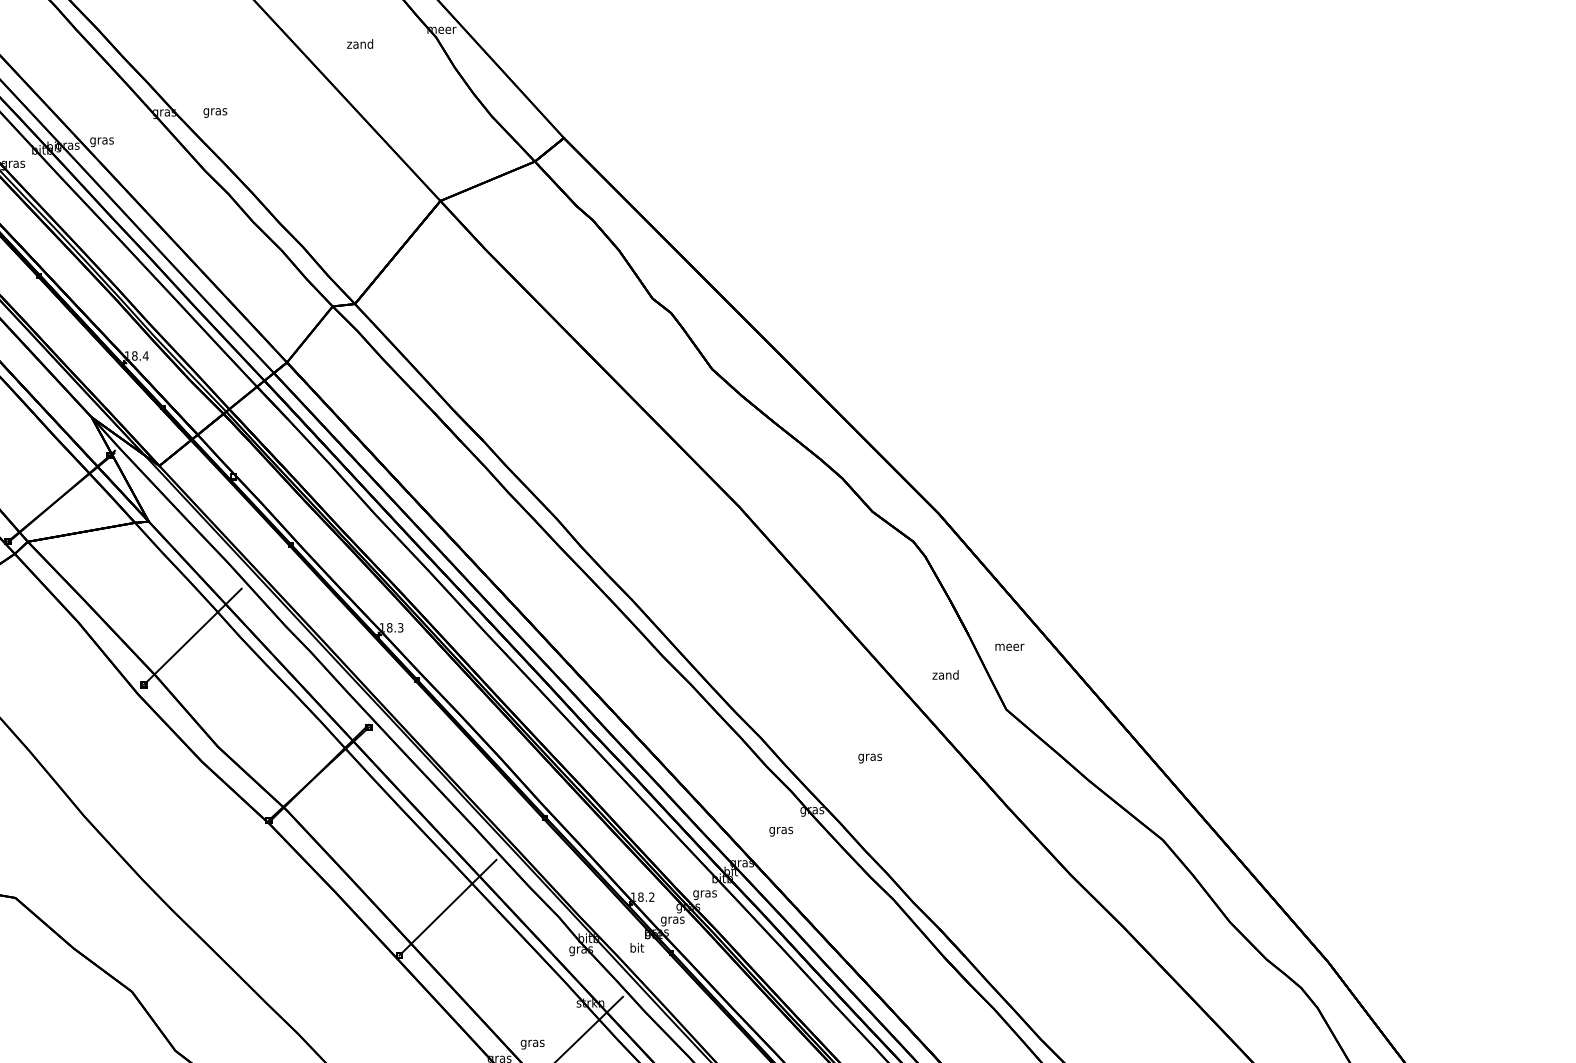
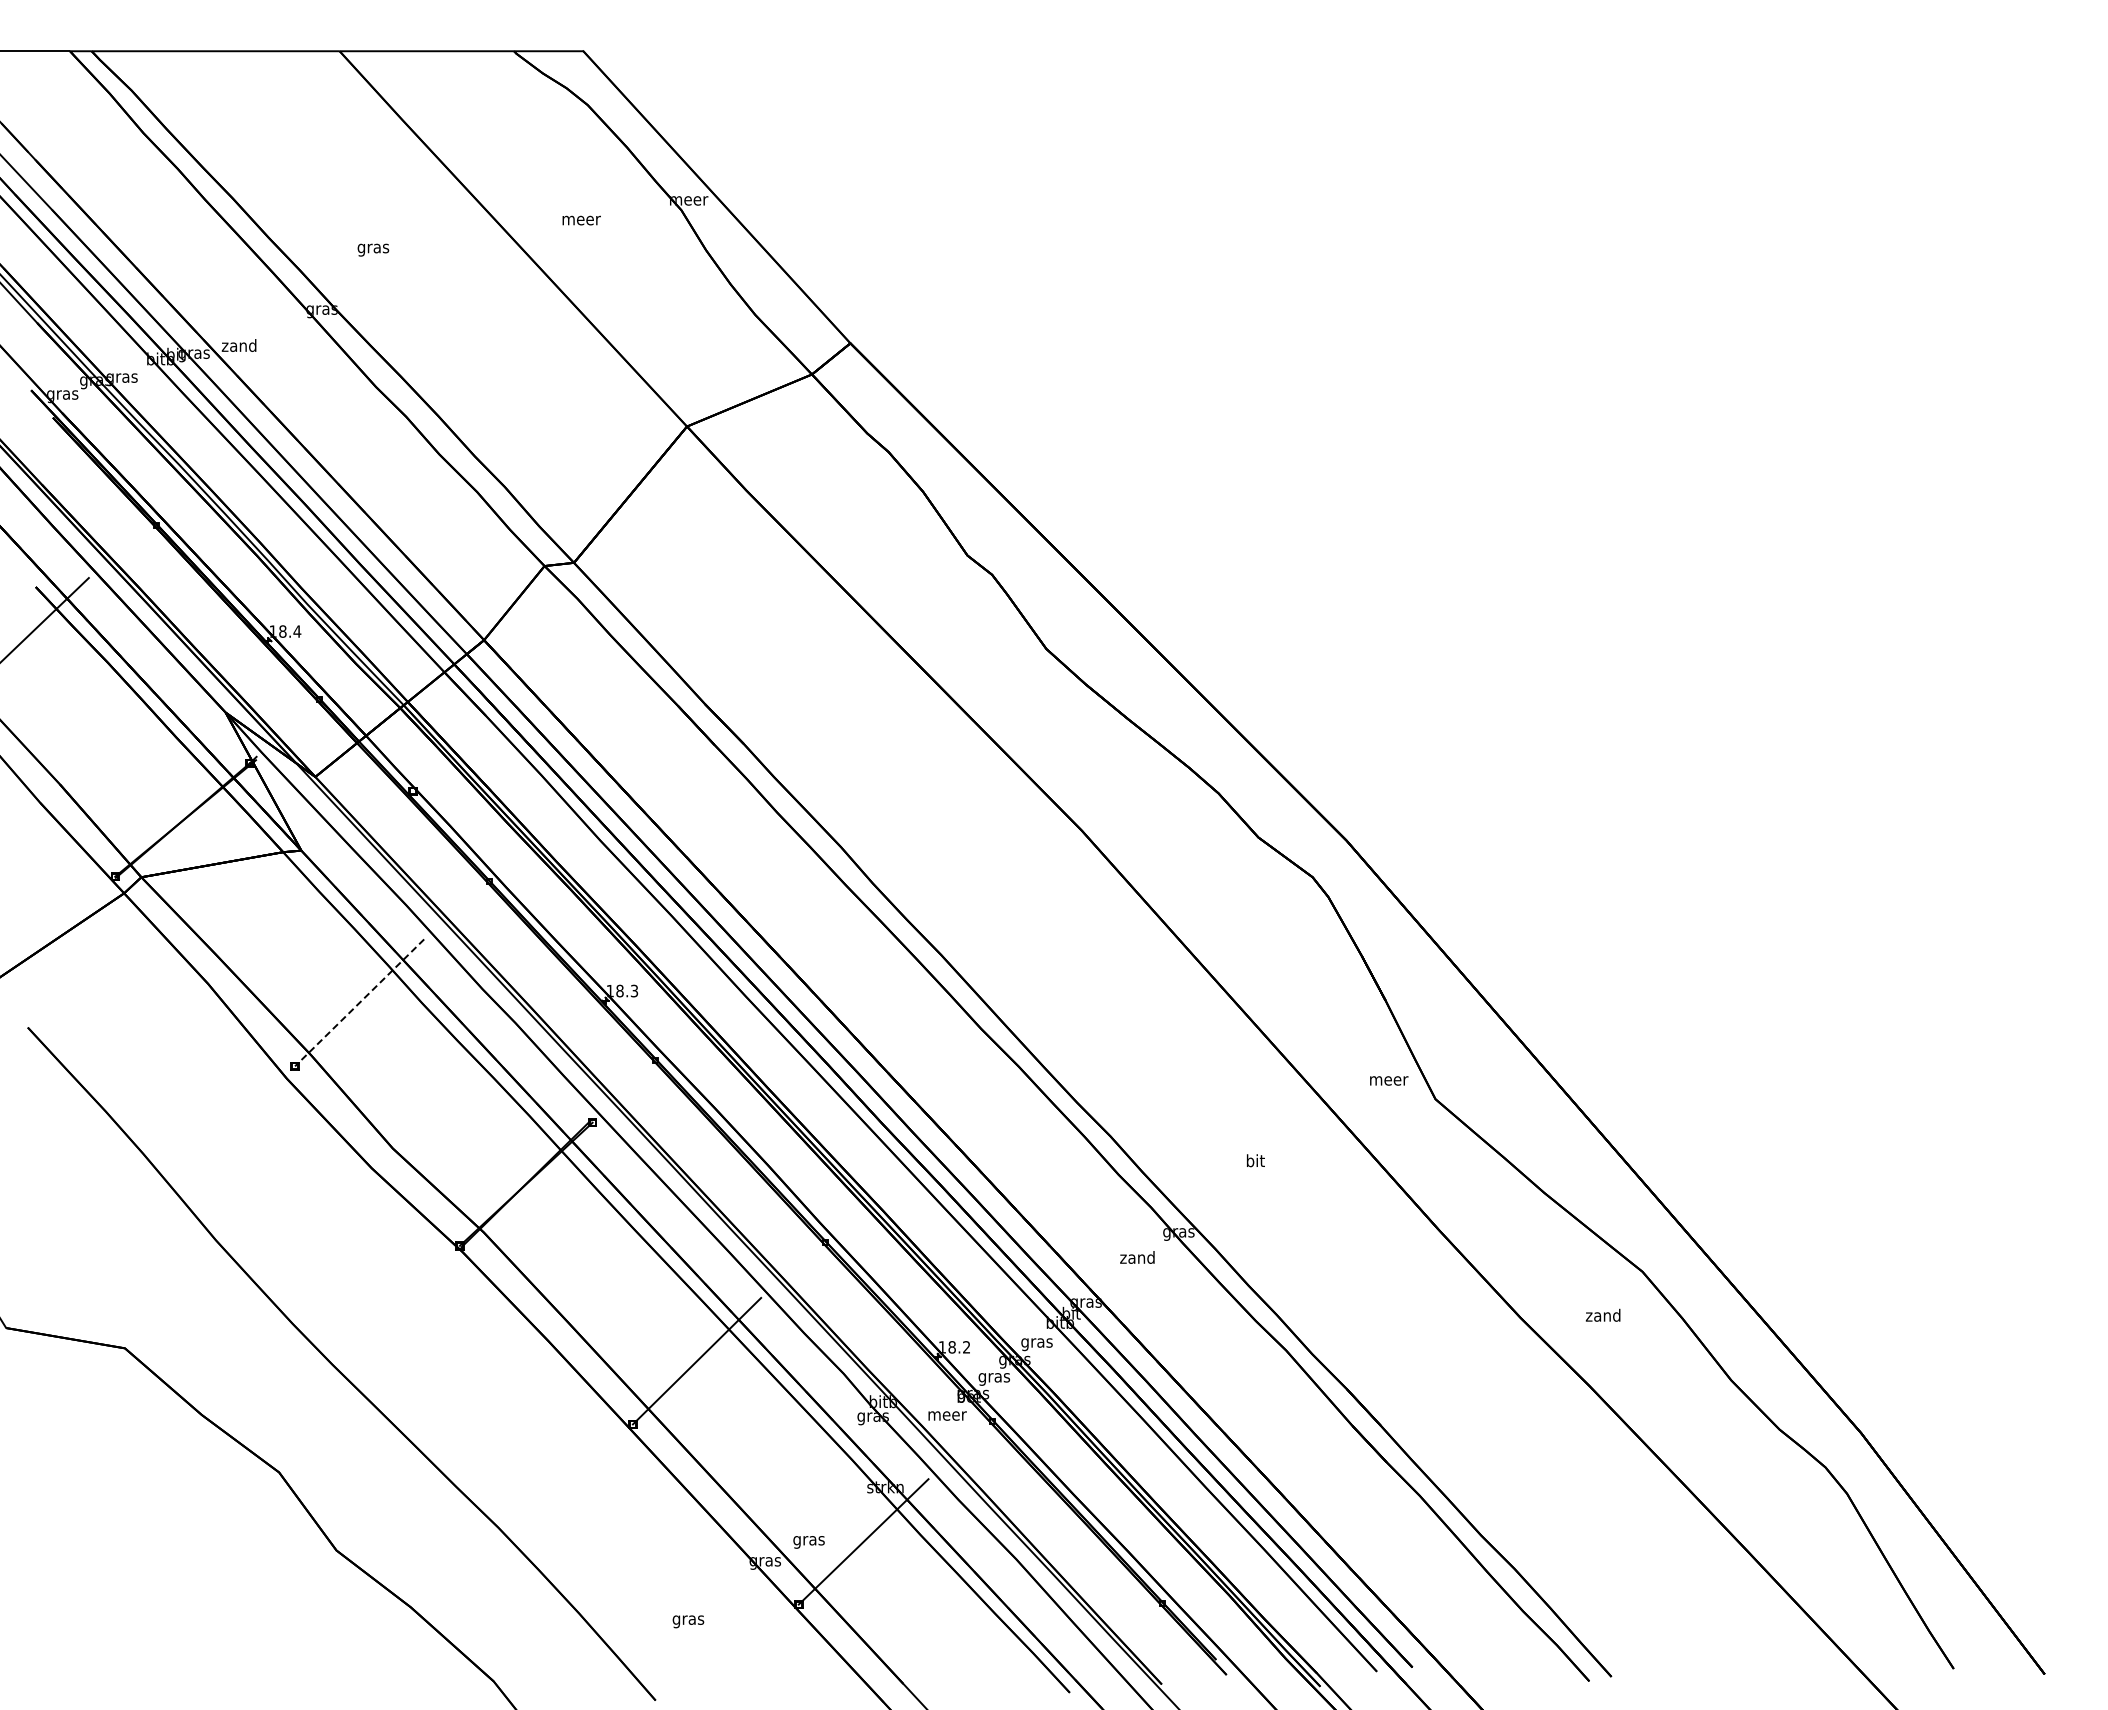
text: (360, 43) -> (581, 218), zand -> meer
text: (215, 112) -> (373, 249), moved
text: (101, 141) -> (238, 347), gras -> zand
line: (192, 636) -> (359, 1002), solid -> dashed
text: (1010, 647) -> (1389, 1080), moved
text: (945, 674) -> (1602, 1314), moved
text: (870, 757) -> (1255, 1162), gras -> bit
text: (781, 830) -> (1137, 1259), gras -> zand
text: (637, 947) -> (947, 1413), bit -> meer

